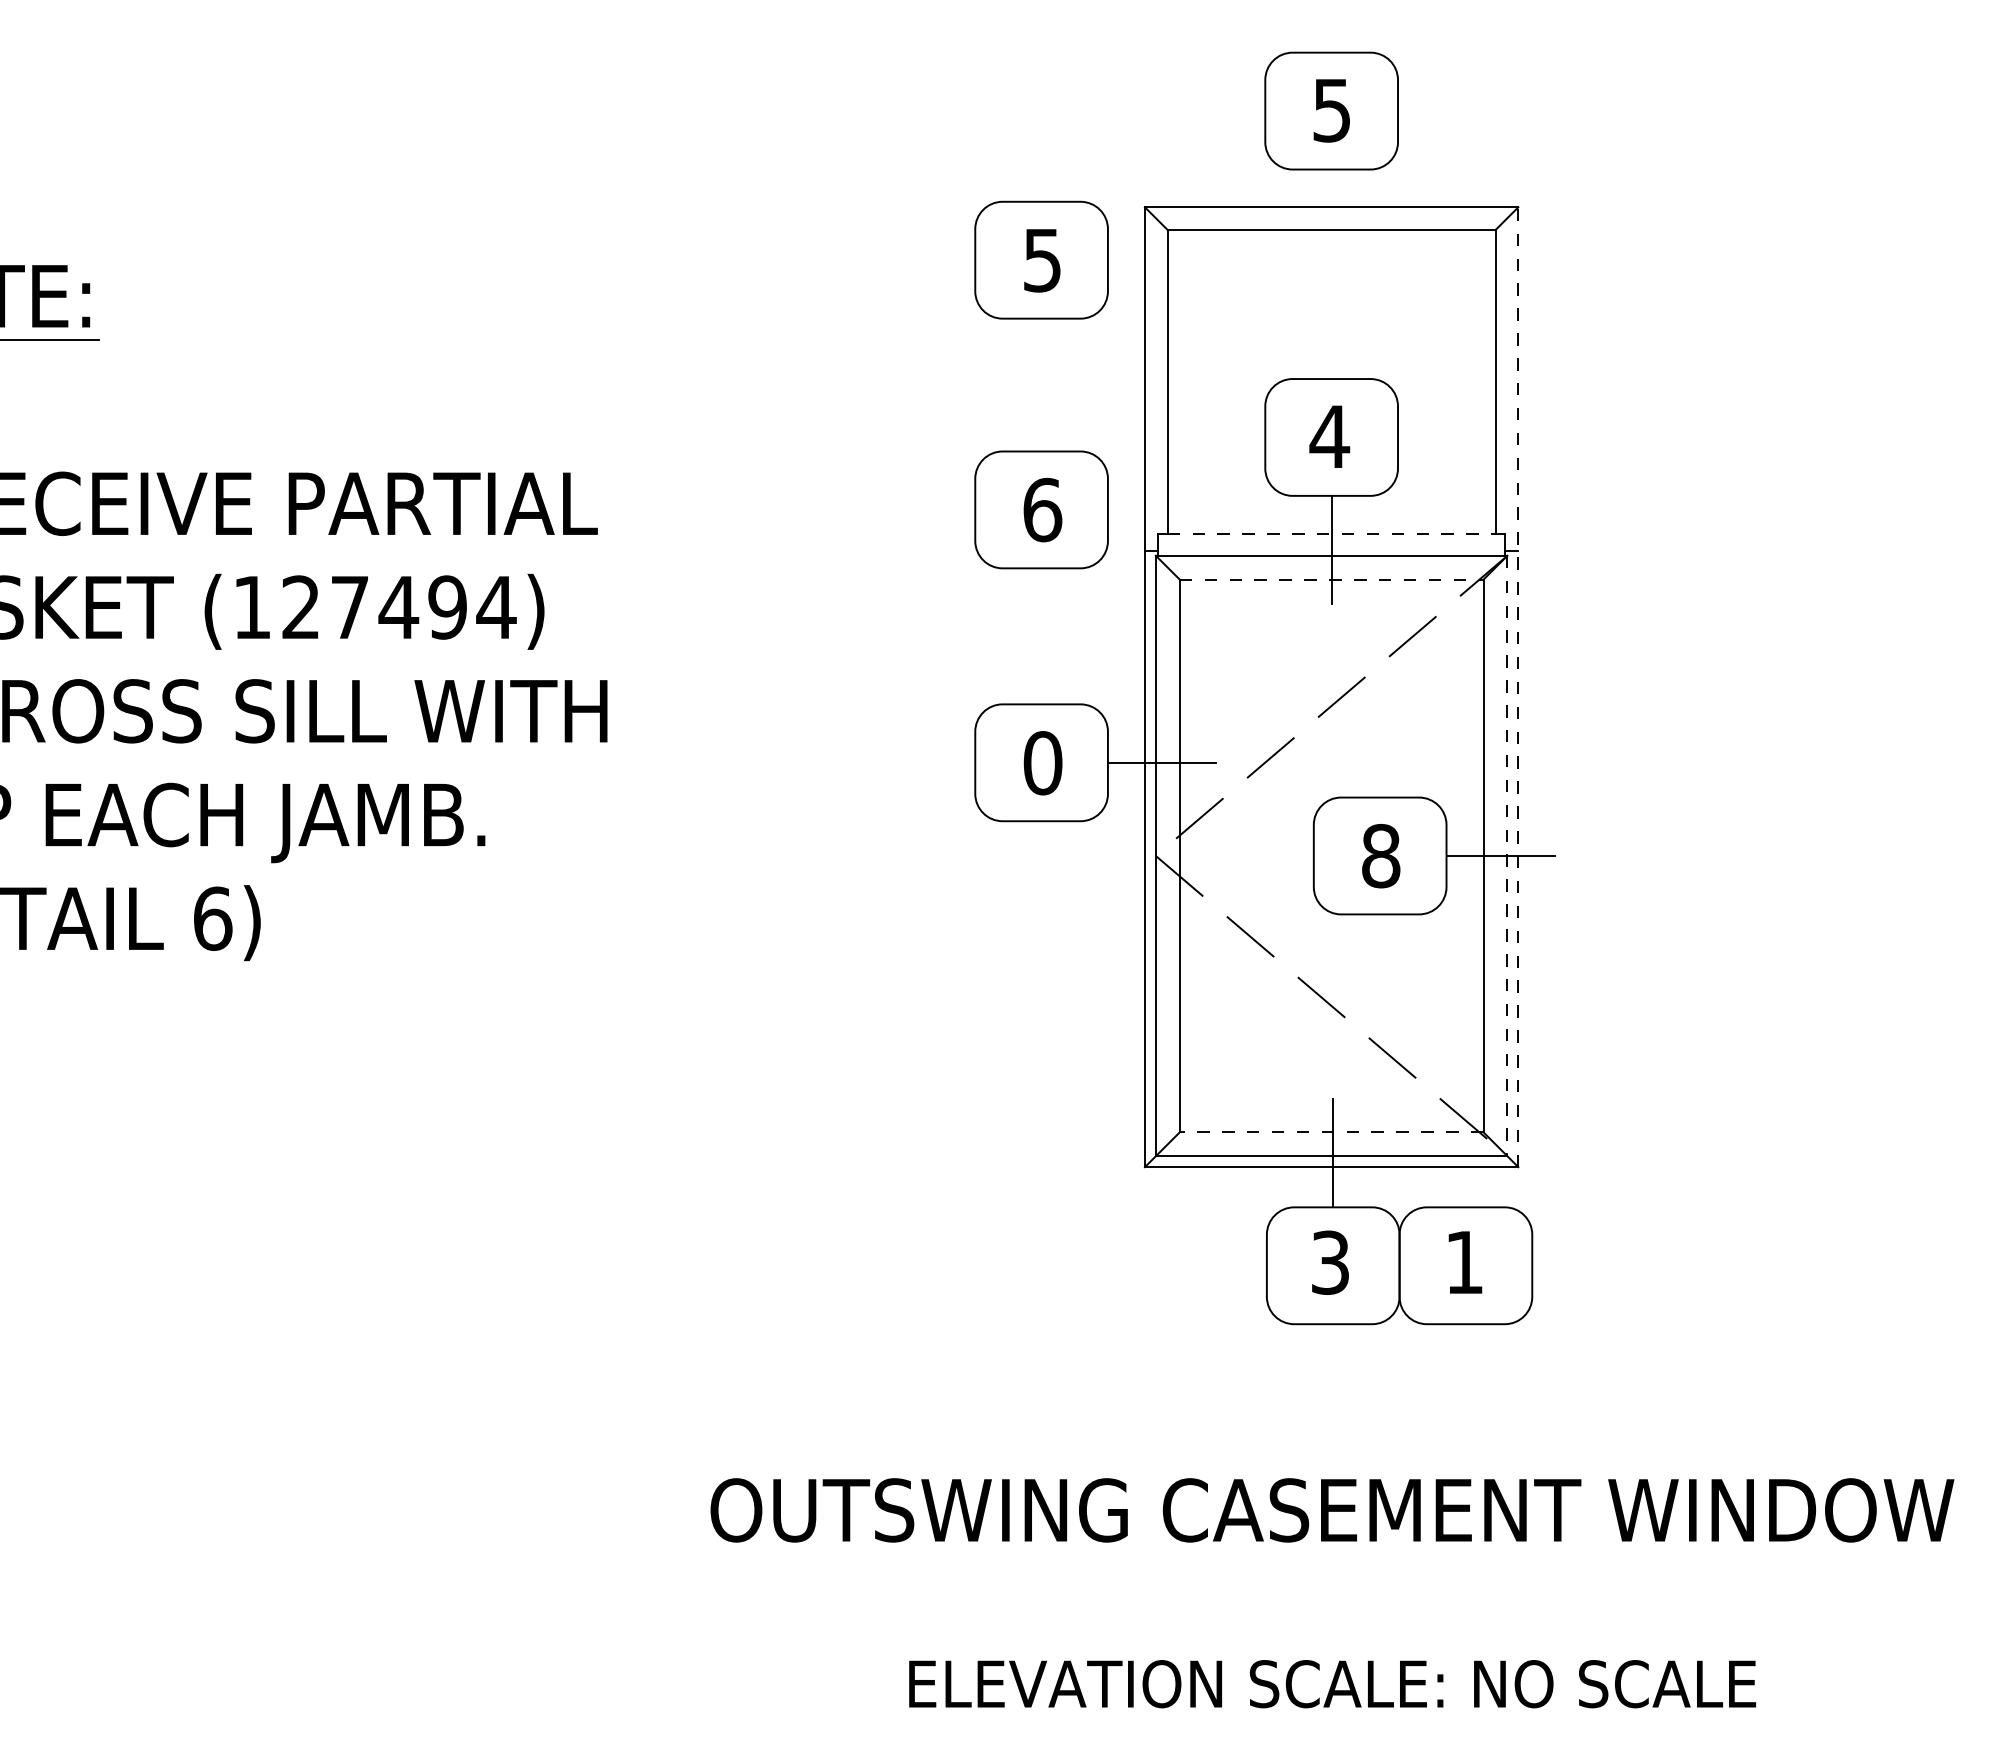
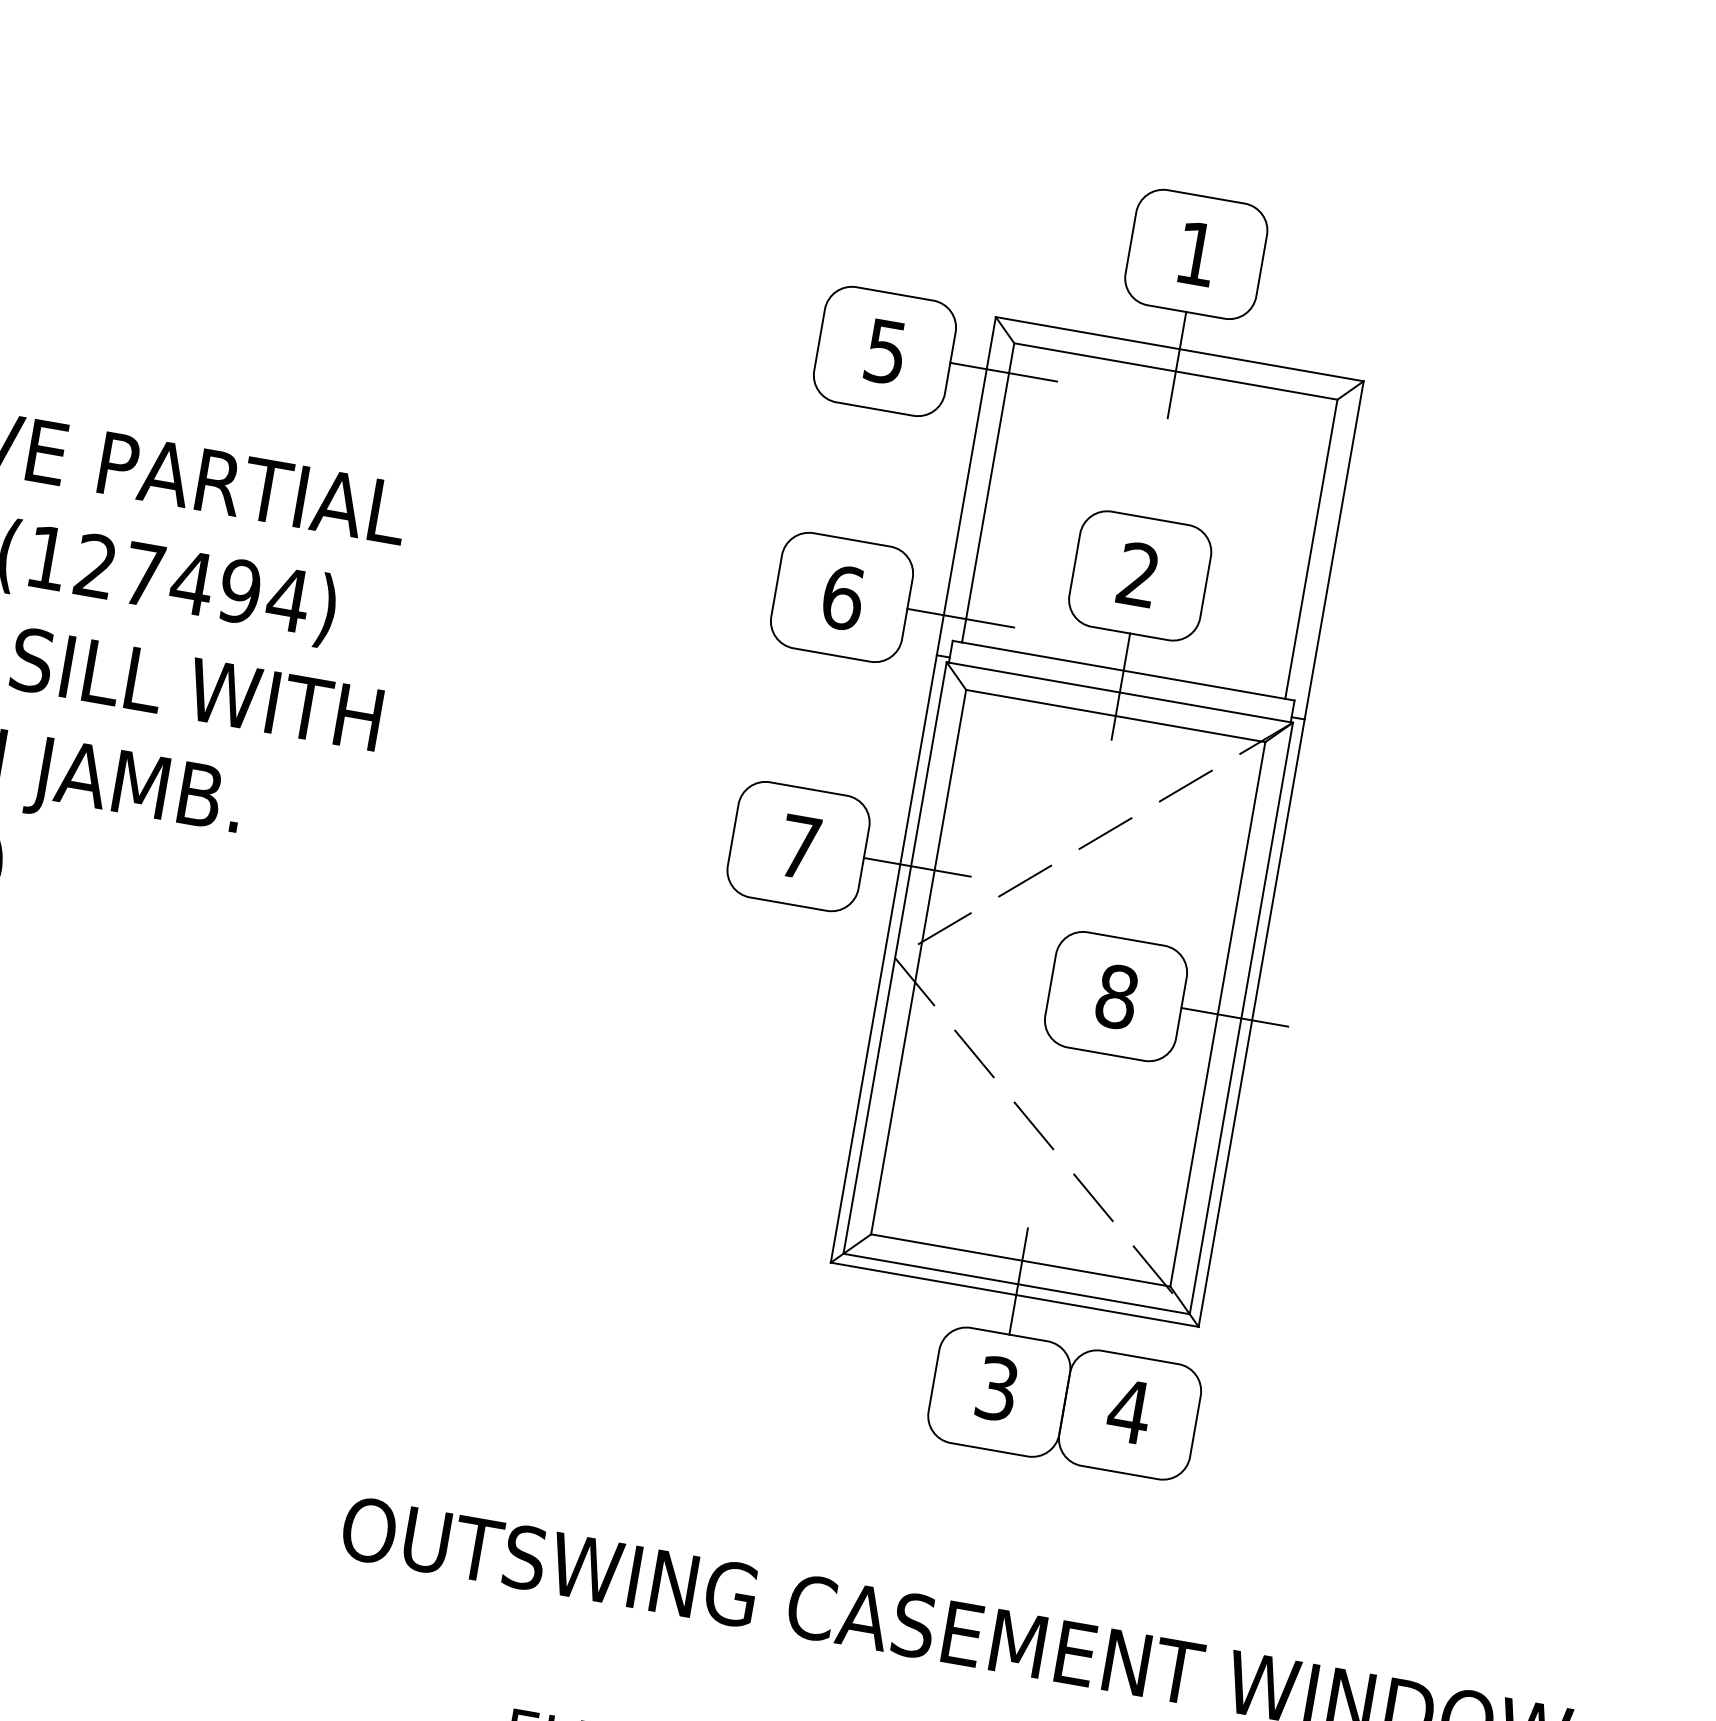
text: (1331, 110) -> (1196, 253), 5 -> 1
line: (1331, 223) -> (1176, 365), added
line: (1161, 260) -> (1003, 372), added
text: (1329, 435) -> (1138, 573), 4 -> 2
line: (1161, 509) -> (960, 617), added
line: (1332, 533) -> (1124, 670), dashed -> solid
line: (1331, 579) -> (1115, 715), dashed -> solid
line: (1518, 687) -> (1281, 854), dashed -> solid
text: (1042, 763) -> (799, 847), 0 -> 7
line: (1507, 856) -> (1241, 1018), dashed -> solid
line: (1331, 1132) -> (1020, 1260), dashed -> solid
text: (1464, 1262) -> (1129, 1411), 1 -> 4

